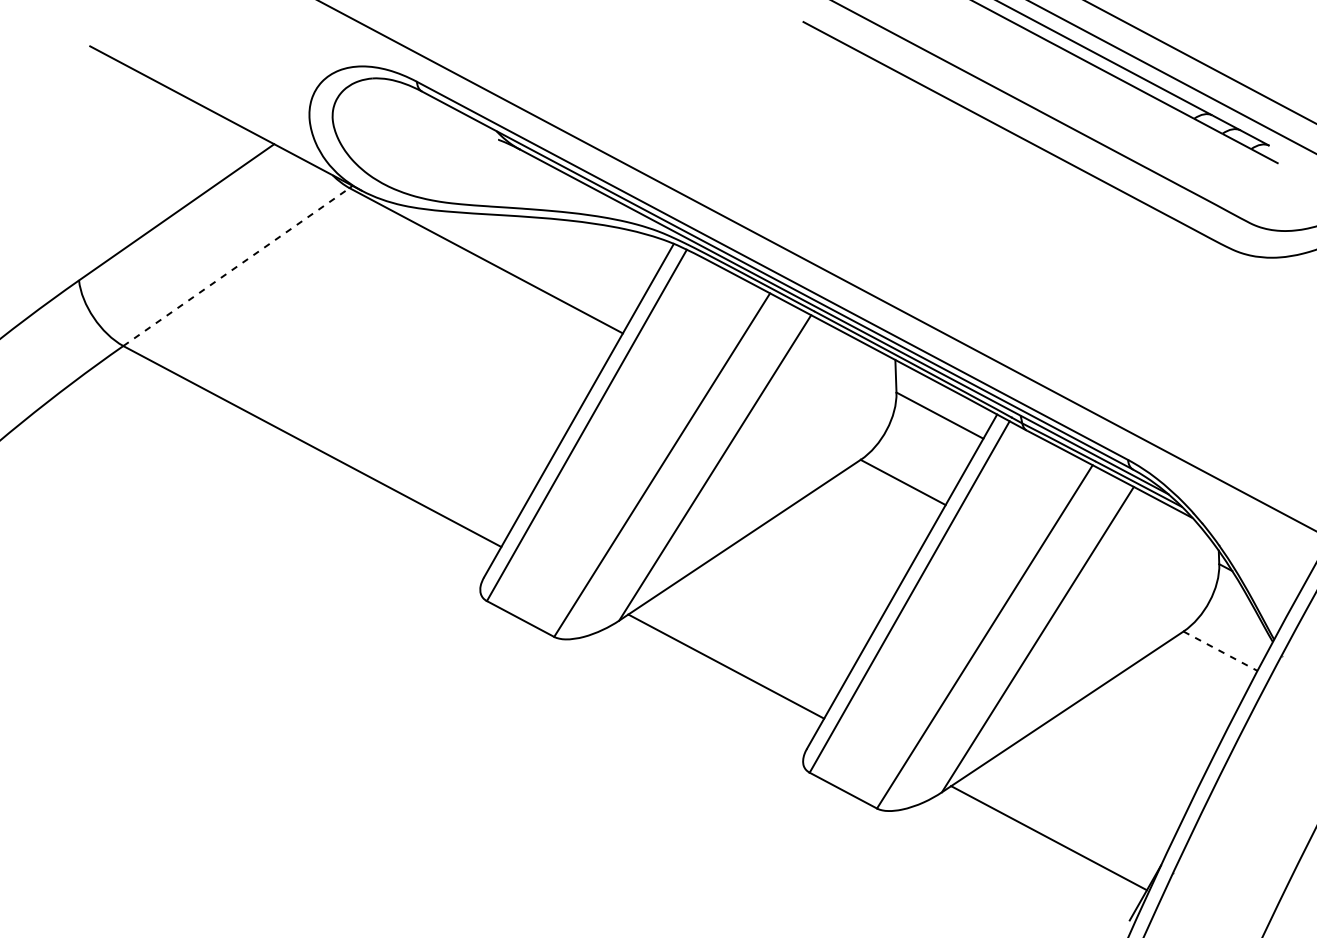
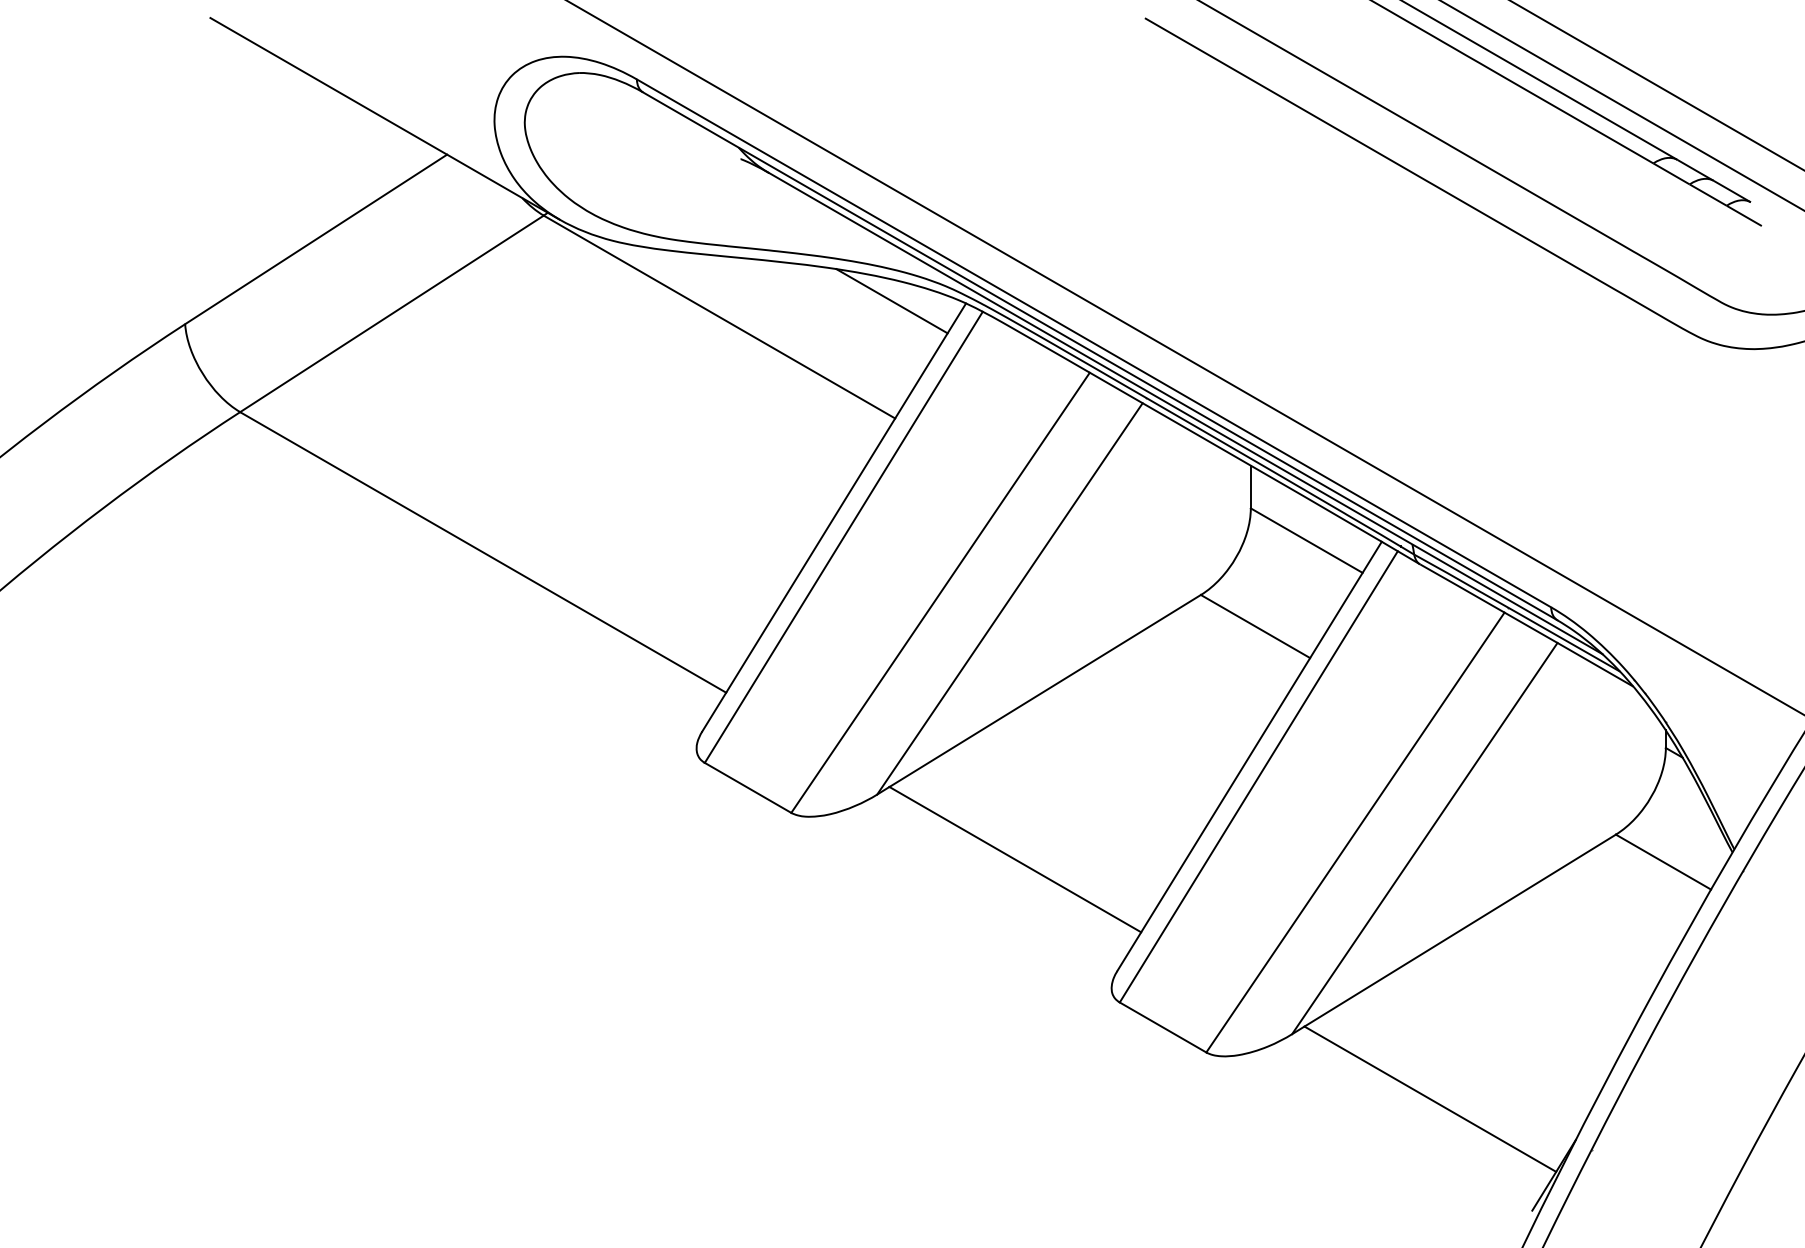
line: (616, 244) -> (891, 301), added
line: (236, 266) -> (391, 313), dashed -> solid
line: (1220, 651) -> (1663, 862), dashed -> solid

